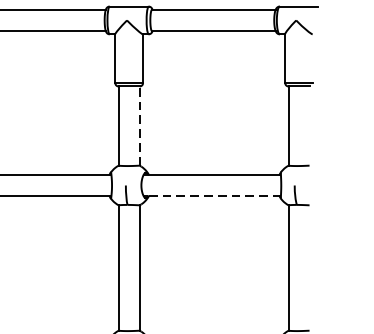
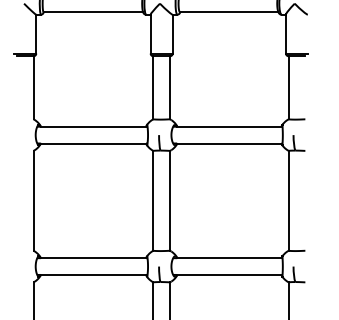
line: (140, 125) -> (170, 87), dashed -> solid
line: (214, 196) -> (229, 143), dashed -> solid

